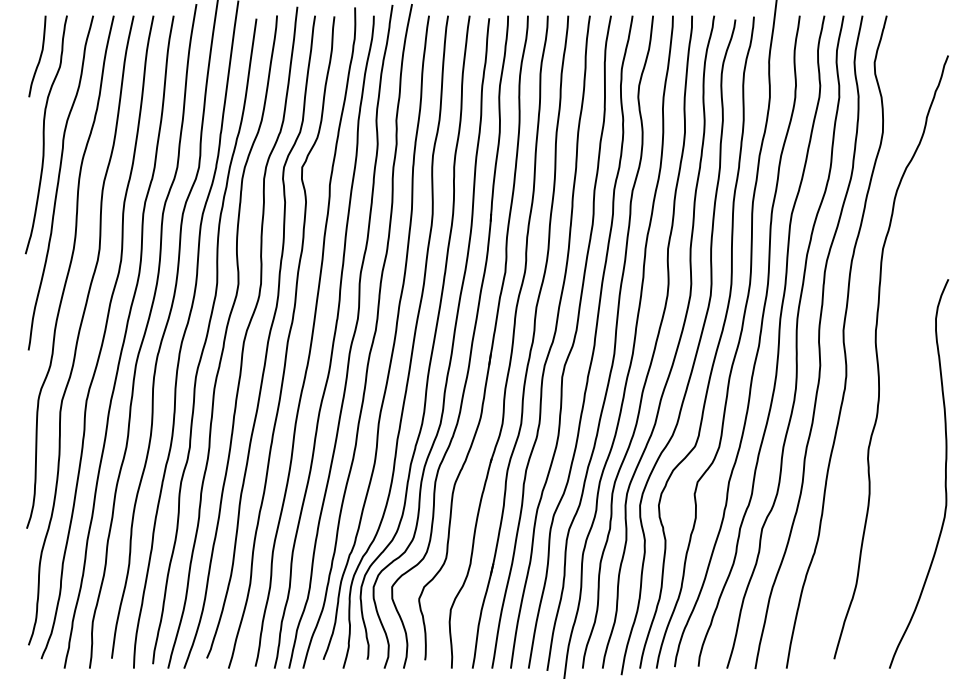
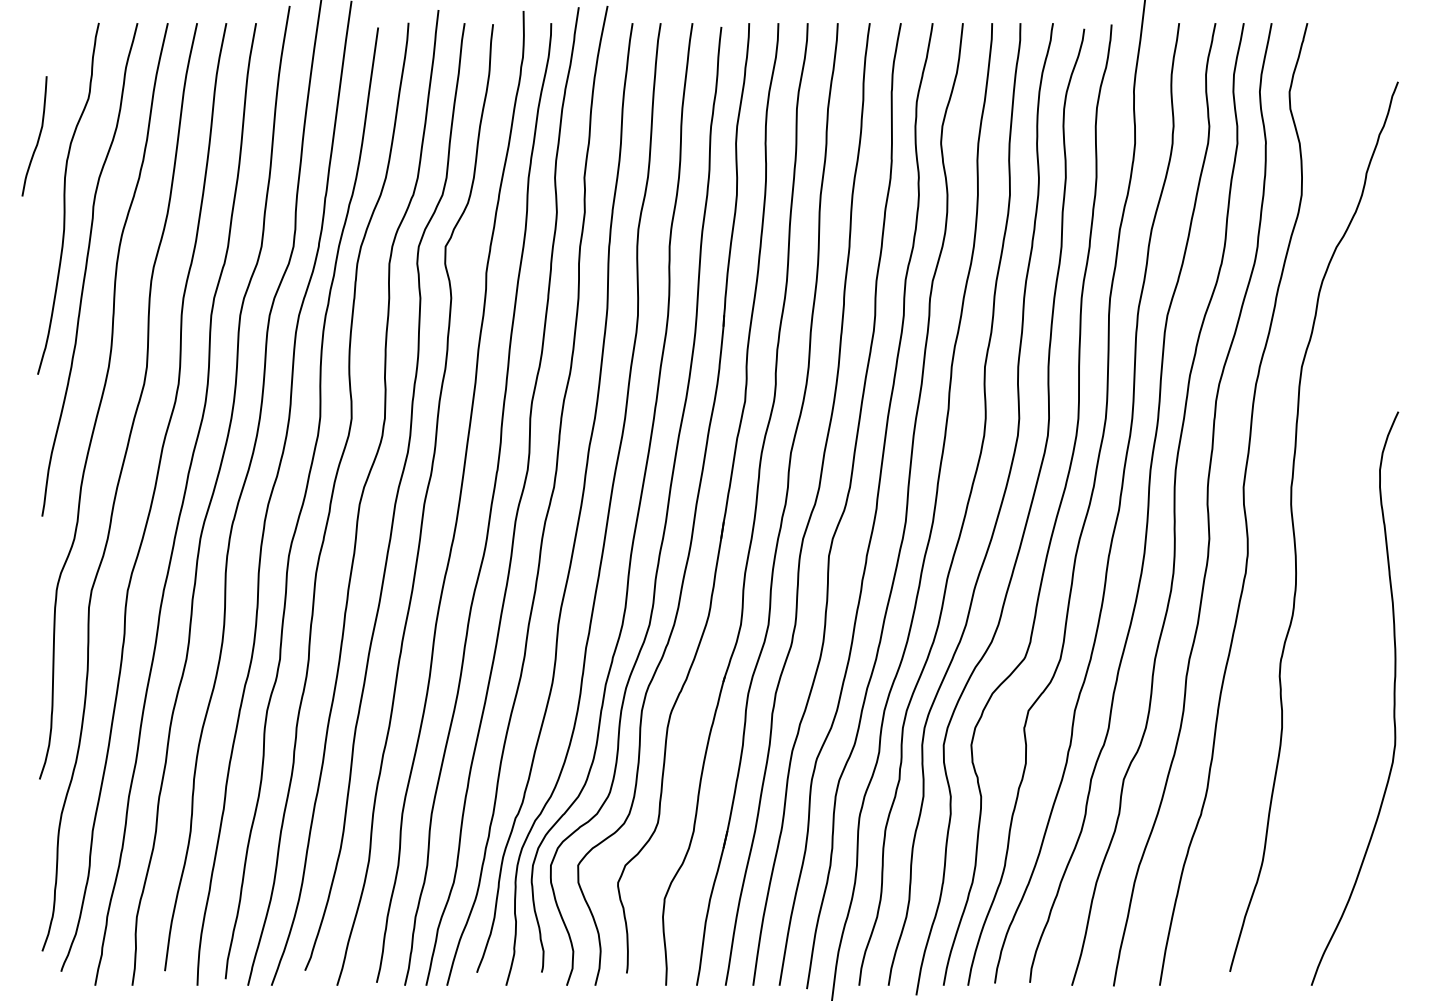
curve: (39, 56) -> (37, 136), moved

